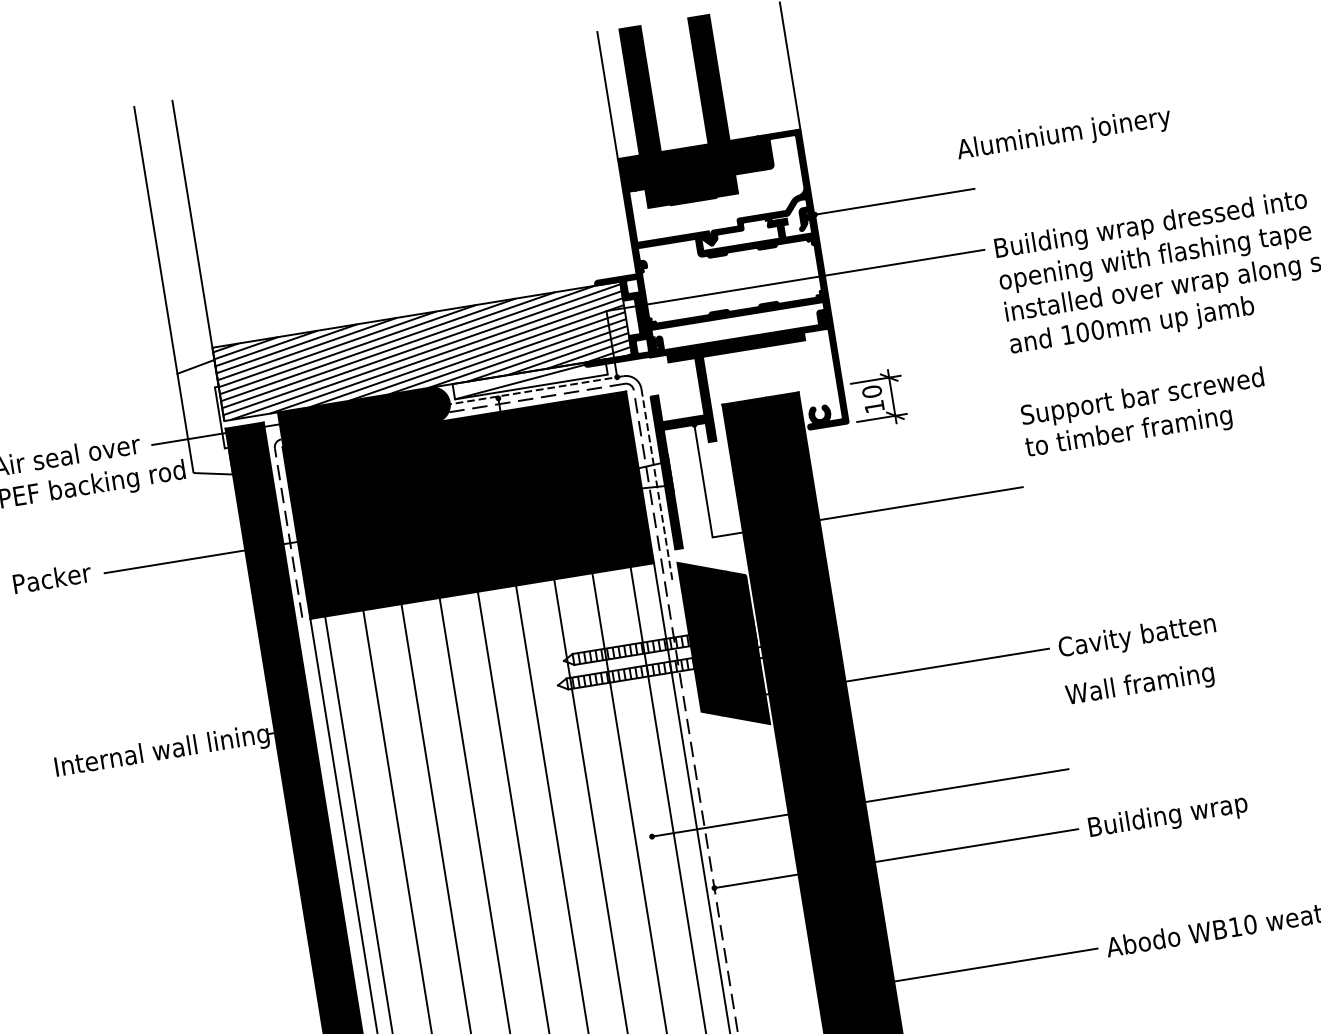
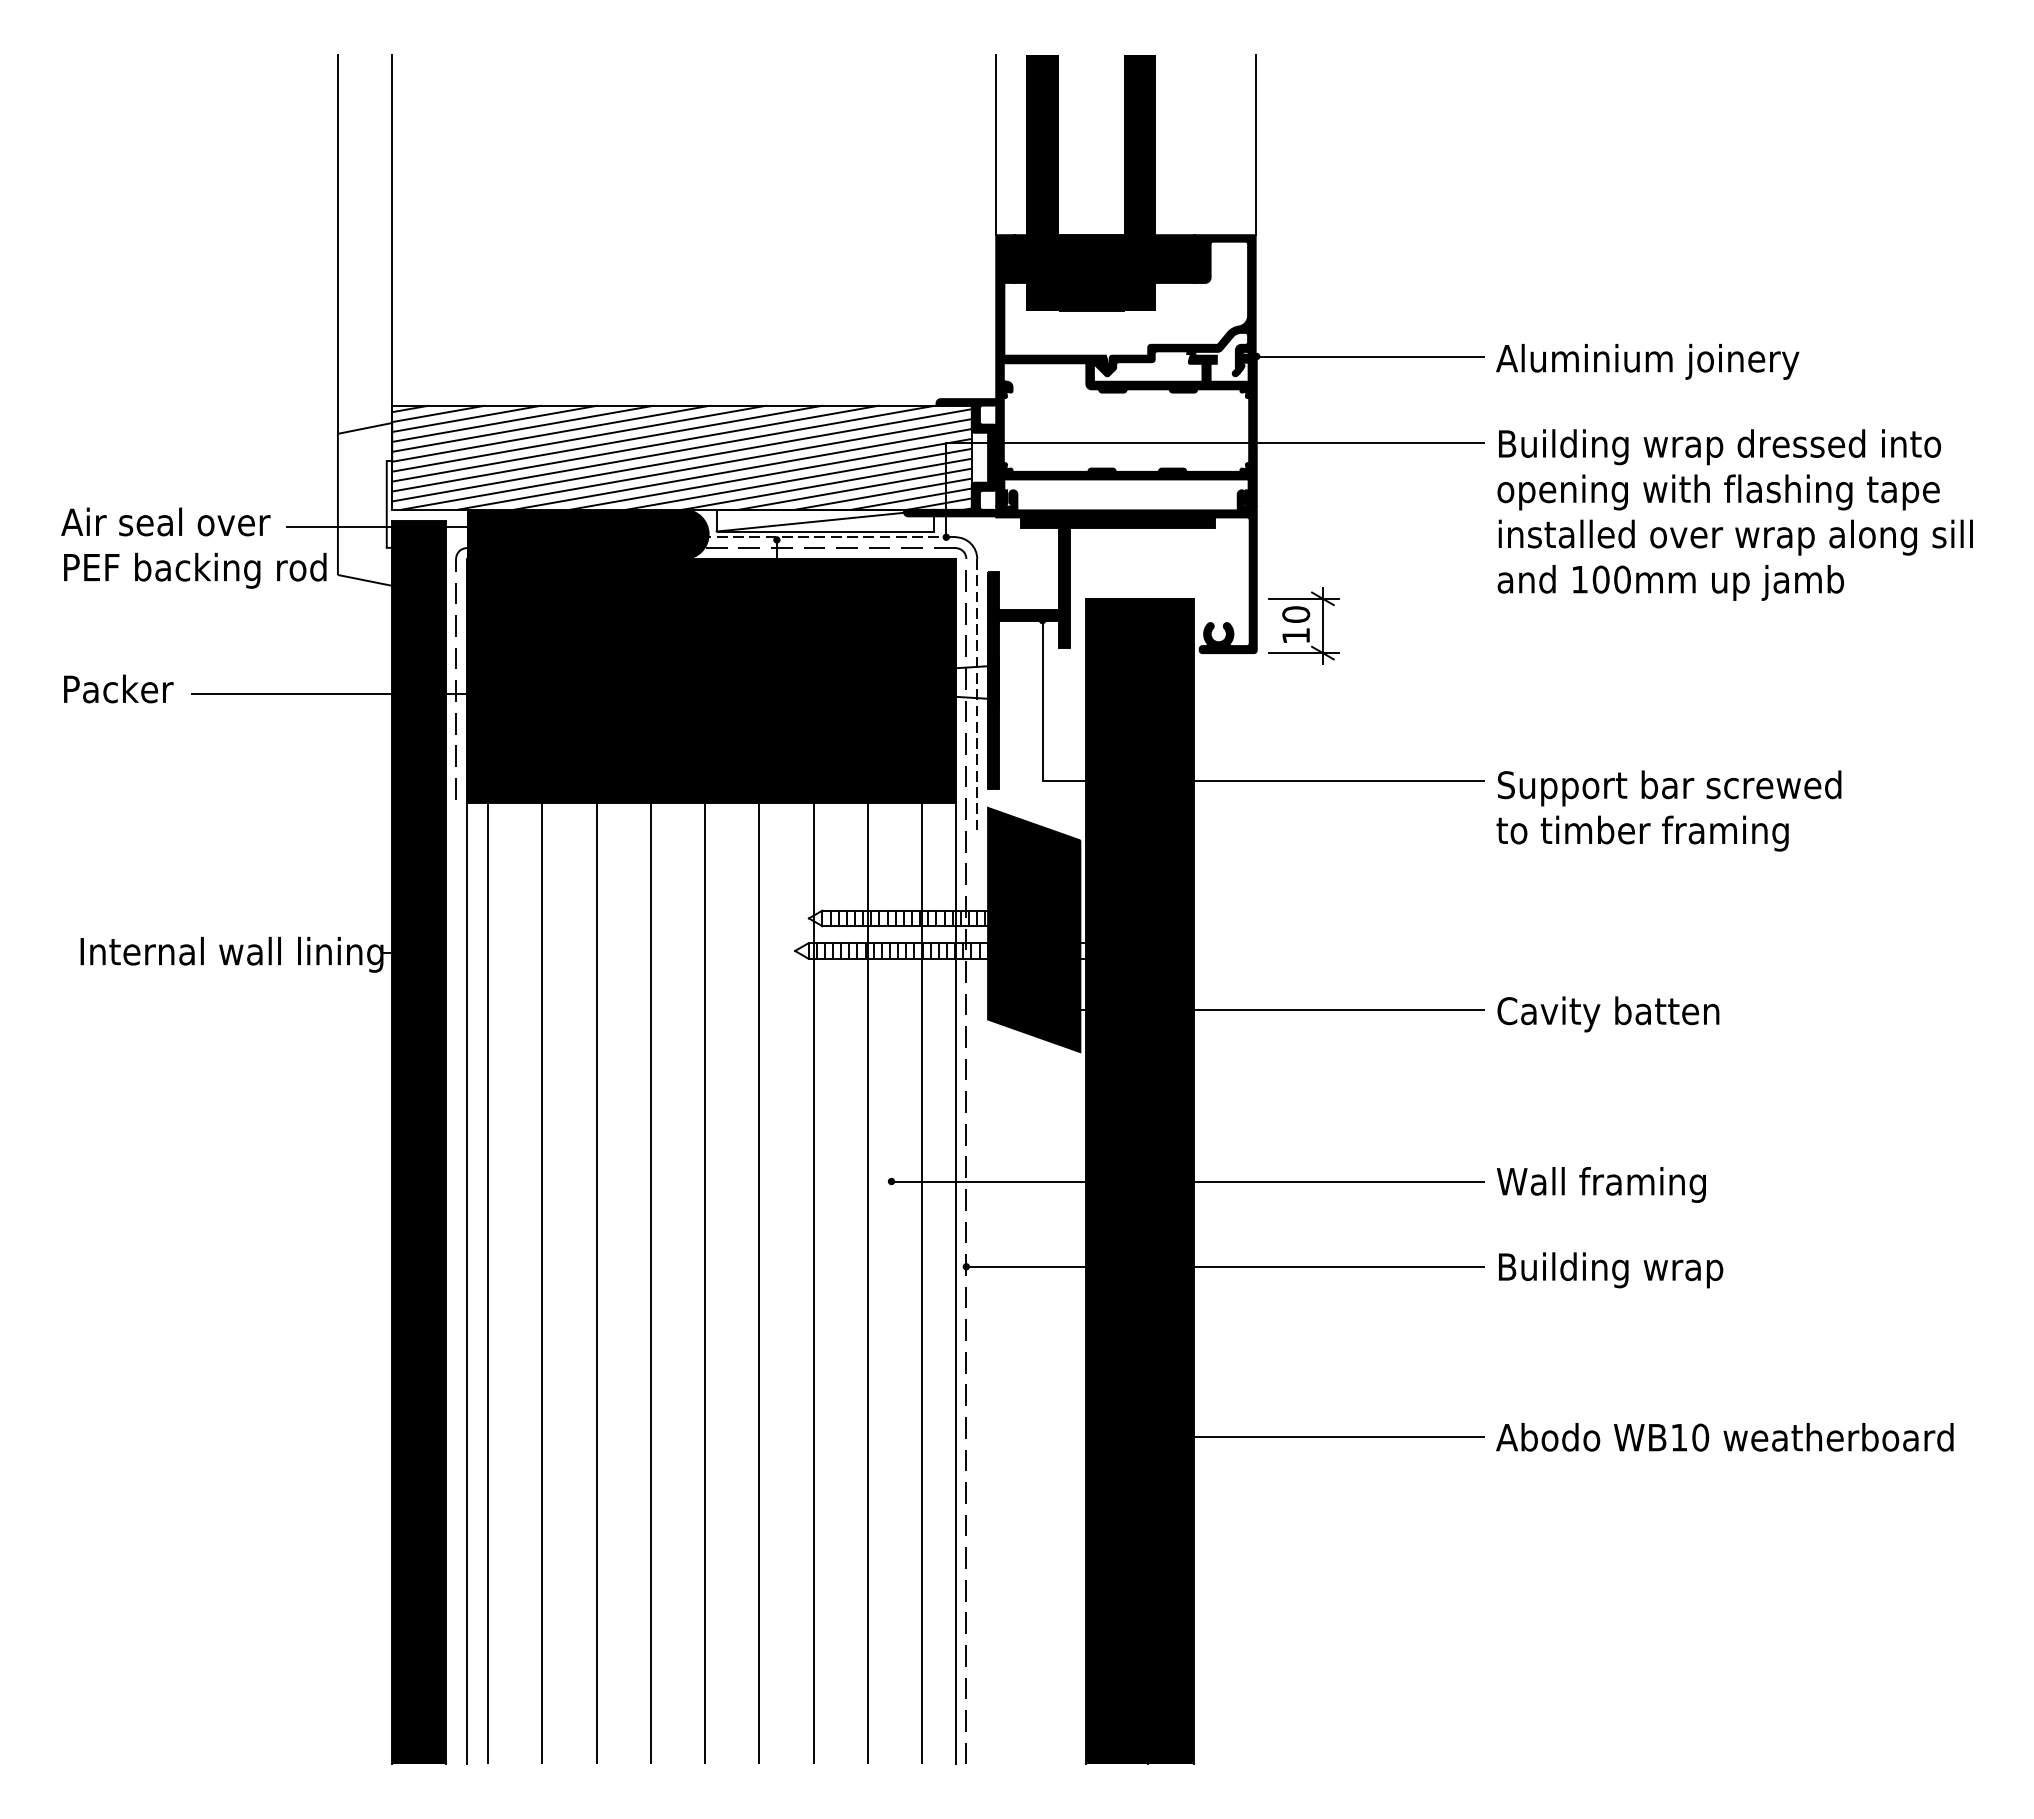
text: (1063, 134) -> (1647, 361), moved
text: (1144, 413) -> (1668, 810), moved
text: (1139, 685) -> (1600, 1184), moved

